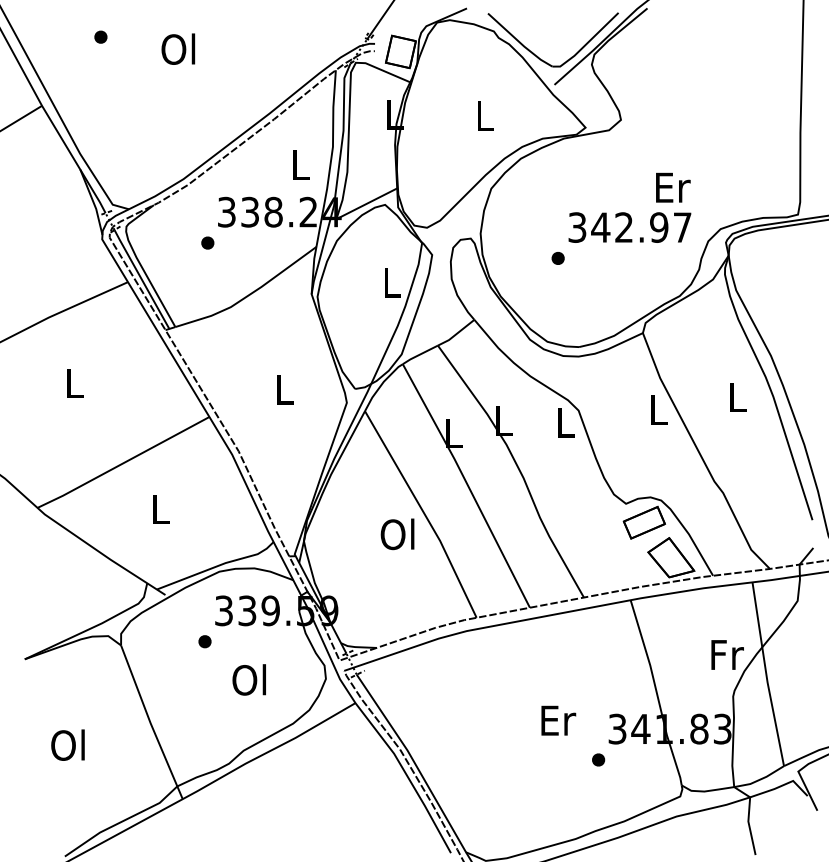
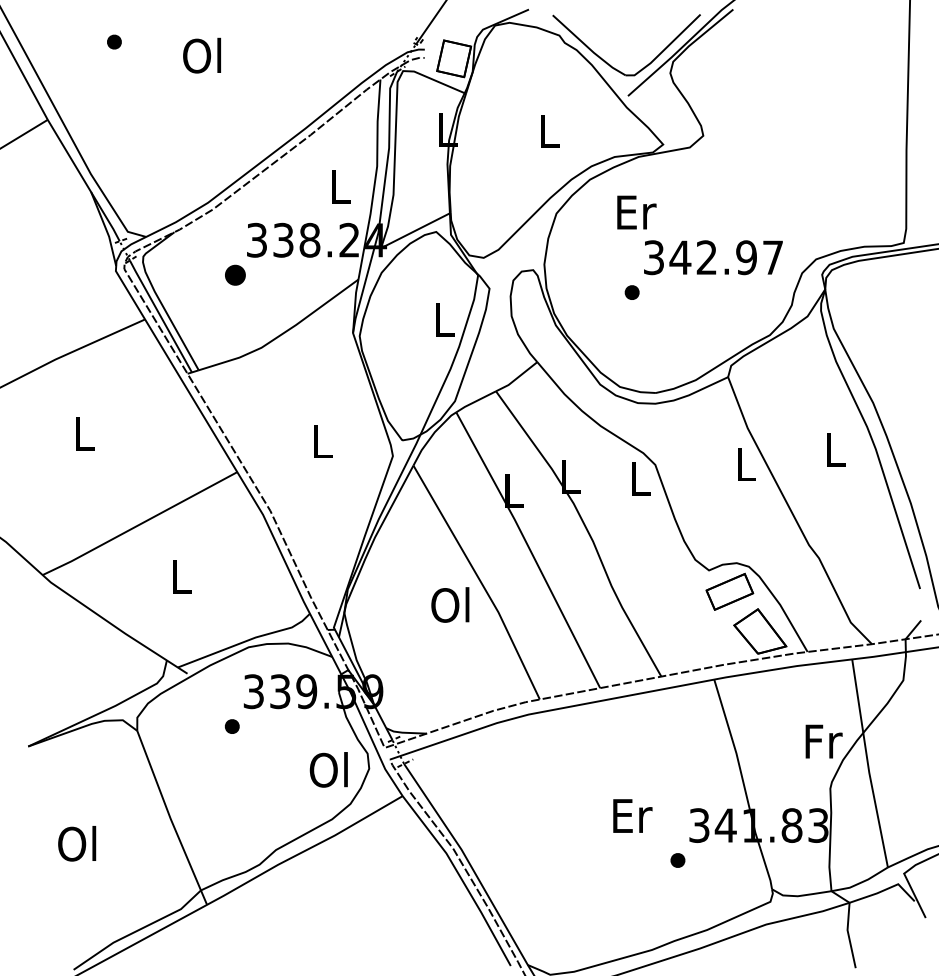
text: (673, 187) -> (637, 212), moved
part: (207, 242) -> (235, 274), size x1.4
text: (248, 679) -> (327, 769), moved

